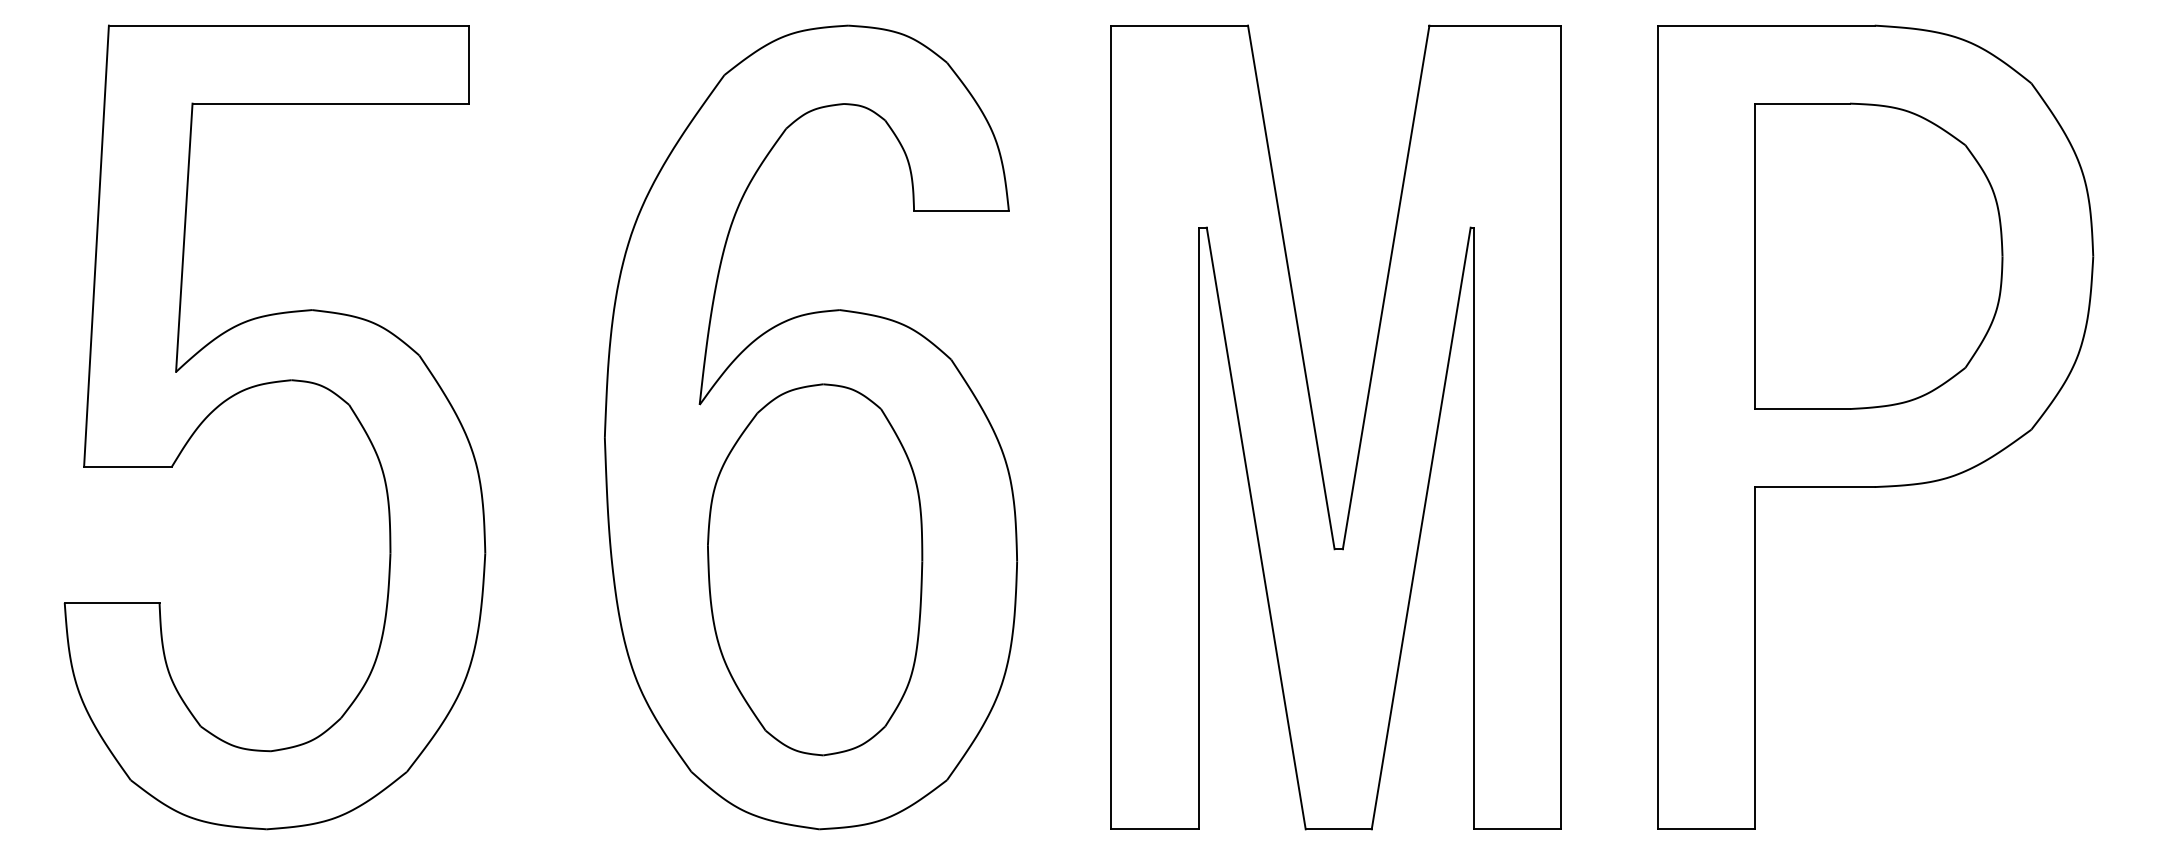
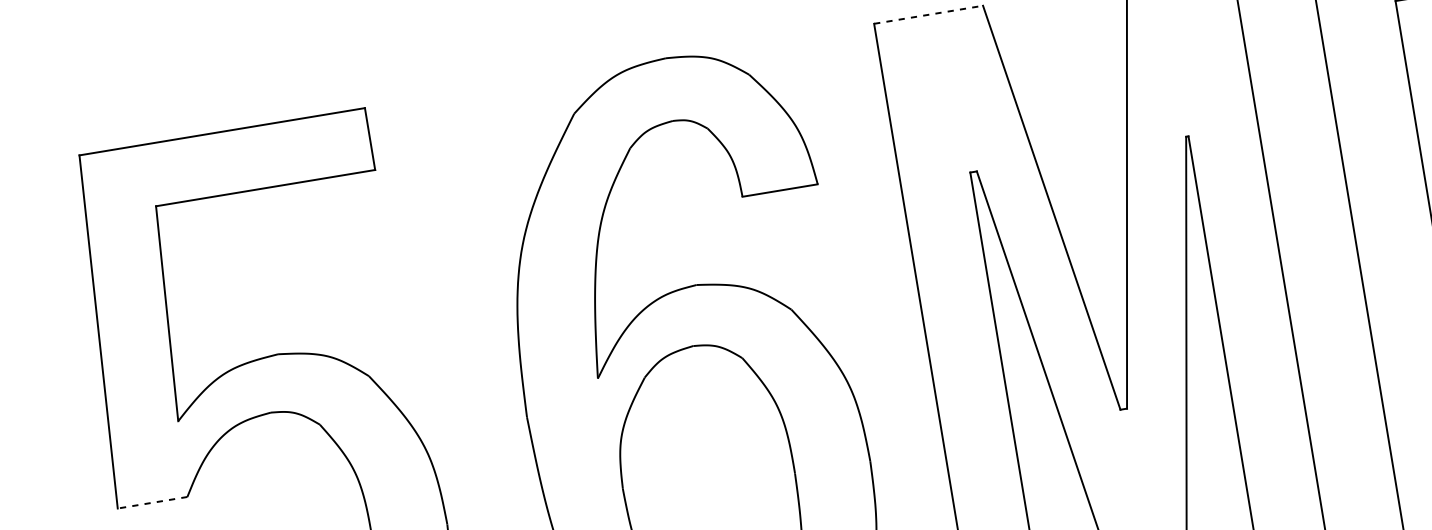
line: (1179, 25) -> (928, 14), solid -> dashed
line: (128, 466) -> (152, 502), solid -> dashed

